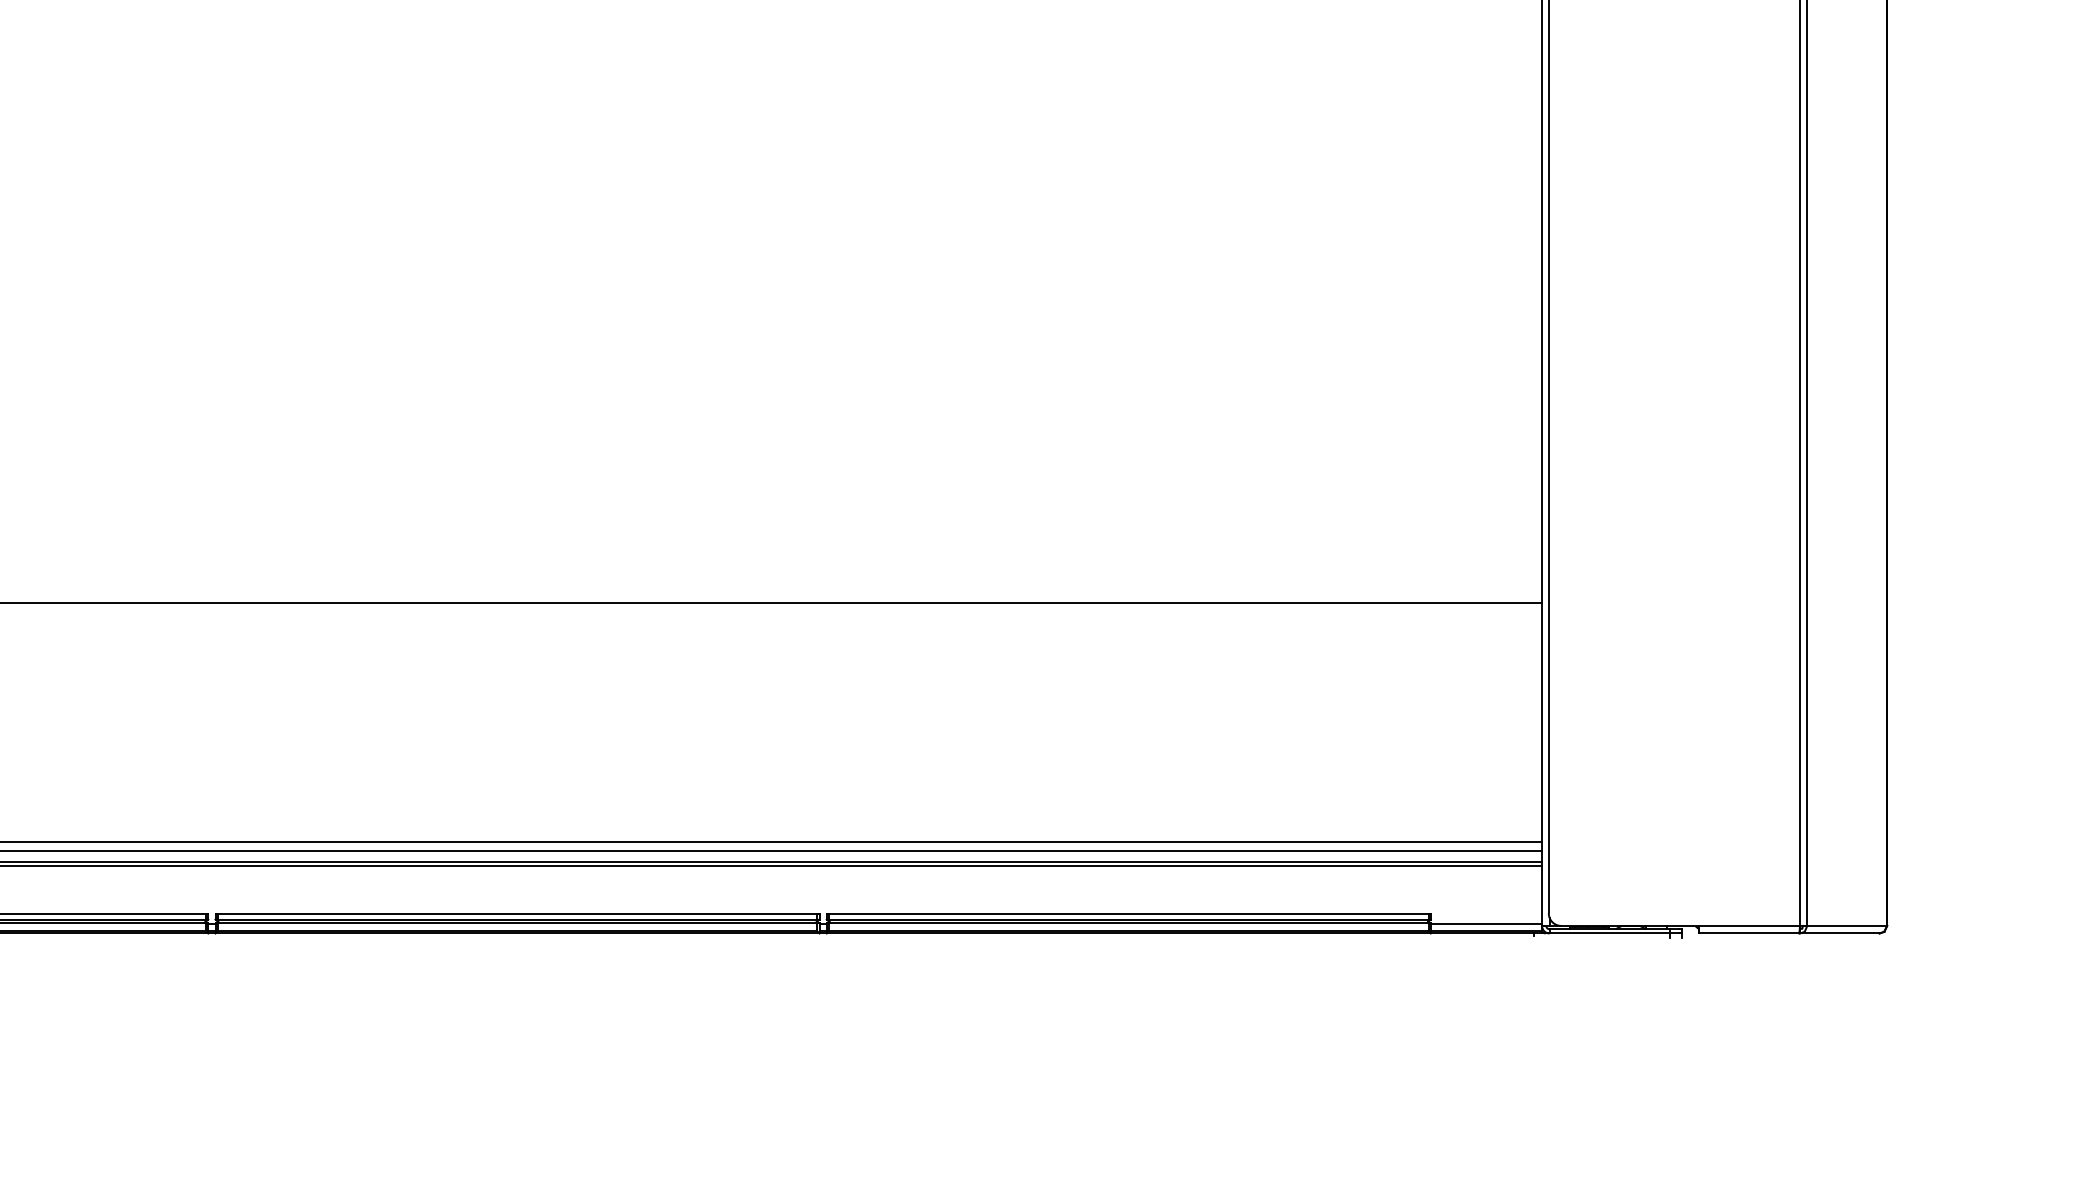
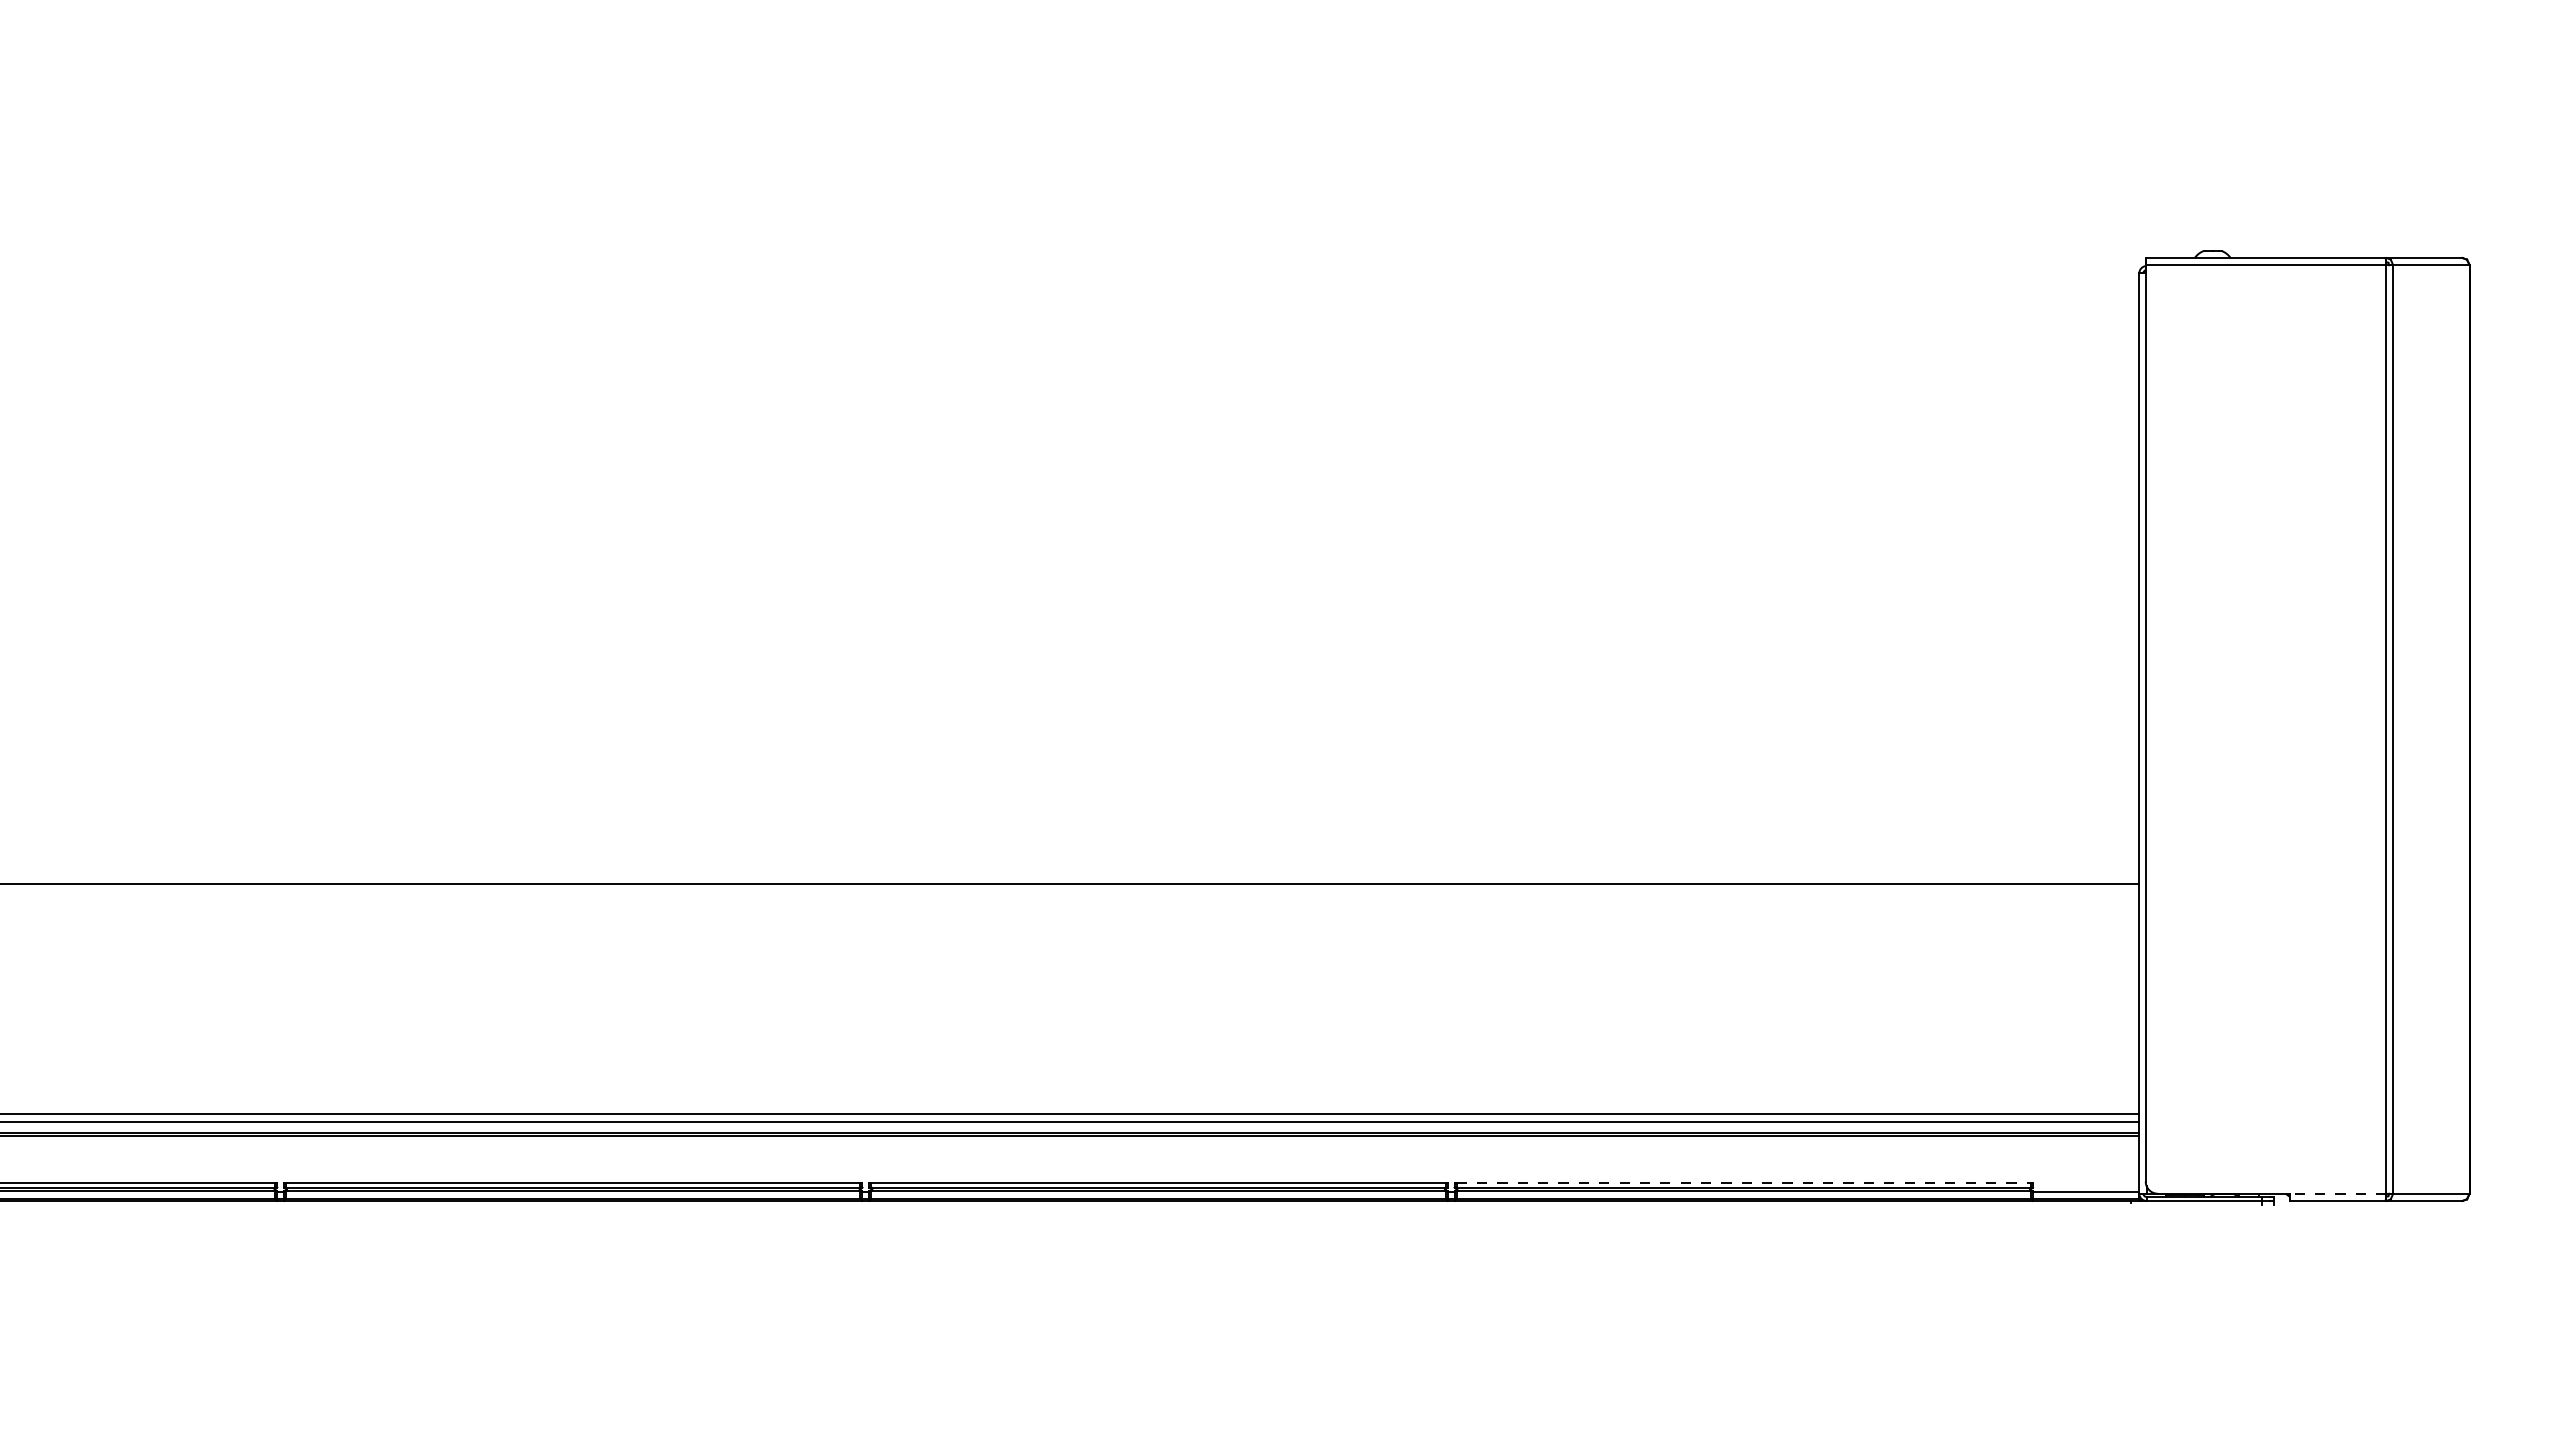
line: (1129, 914) -> (1744, 1182), solid -> dashed
line: (1749, 925) -> (2337, 1193), solid -> dashed

